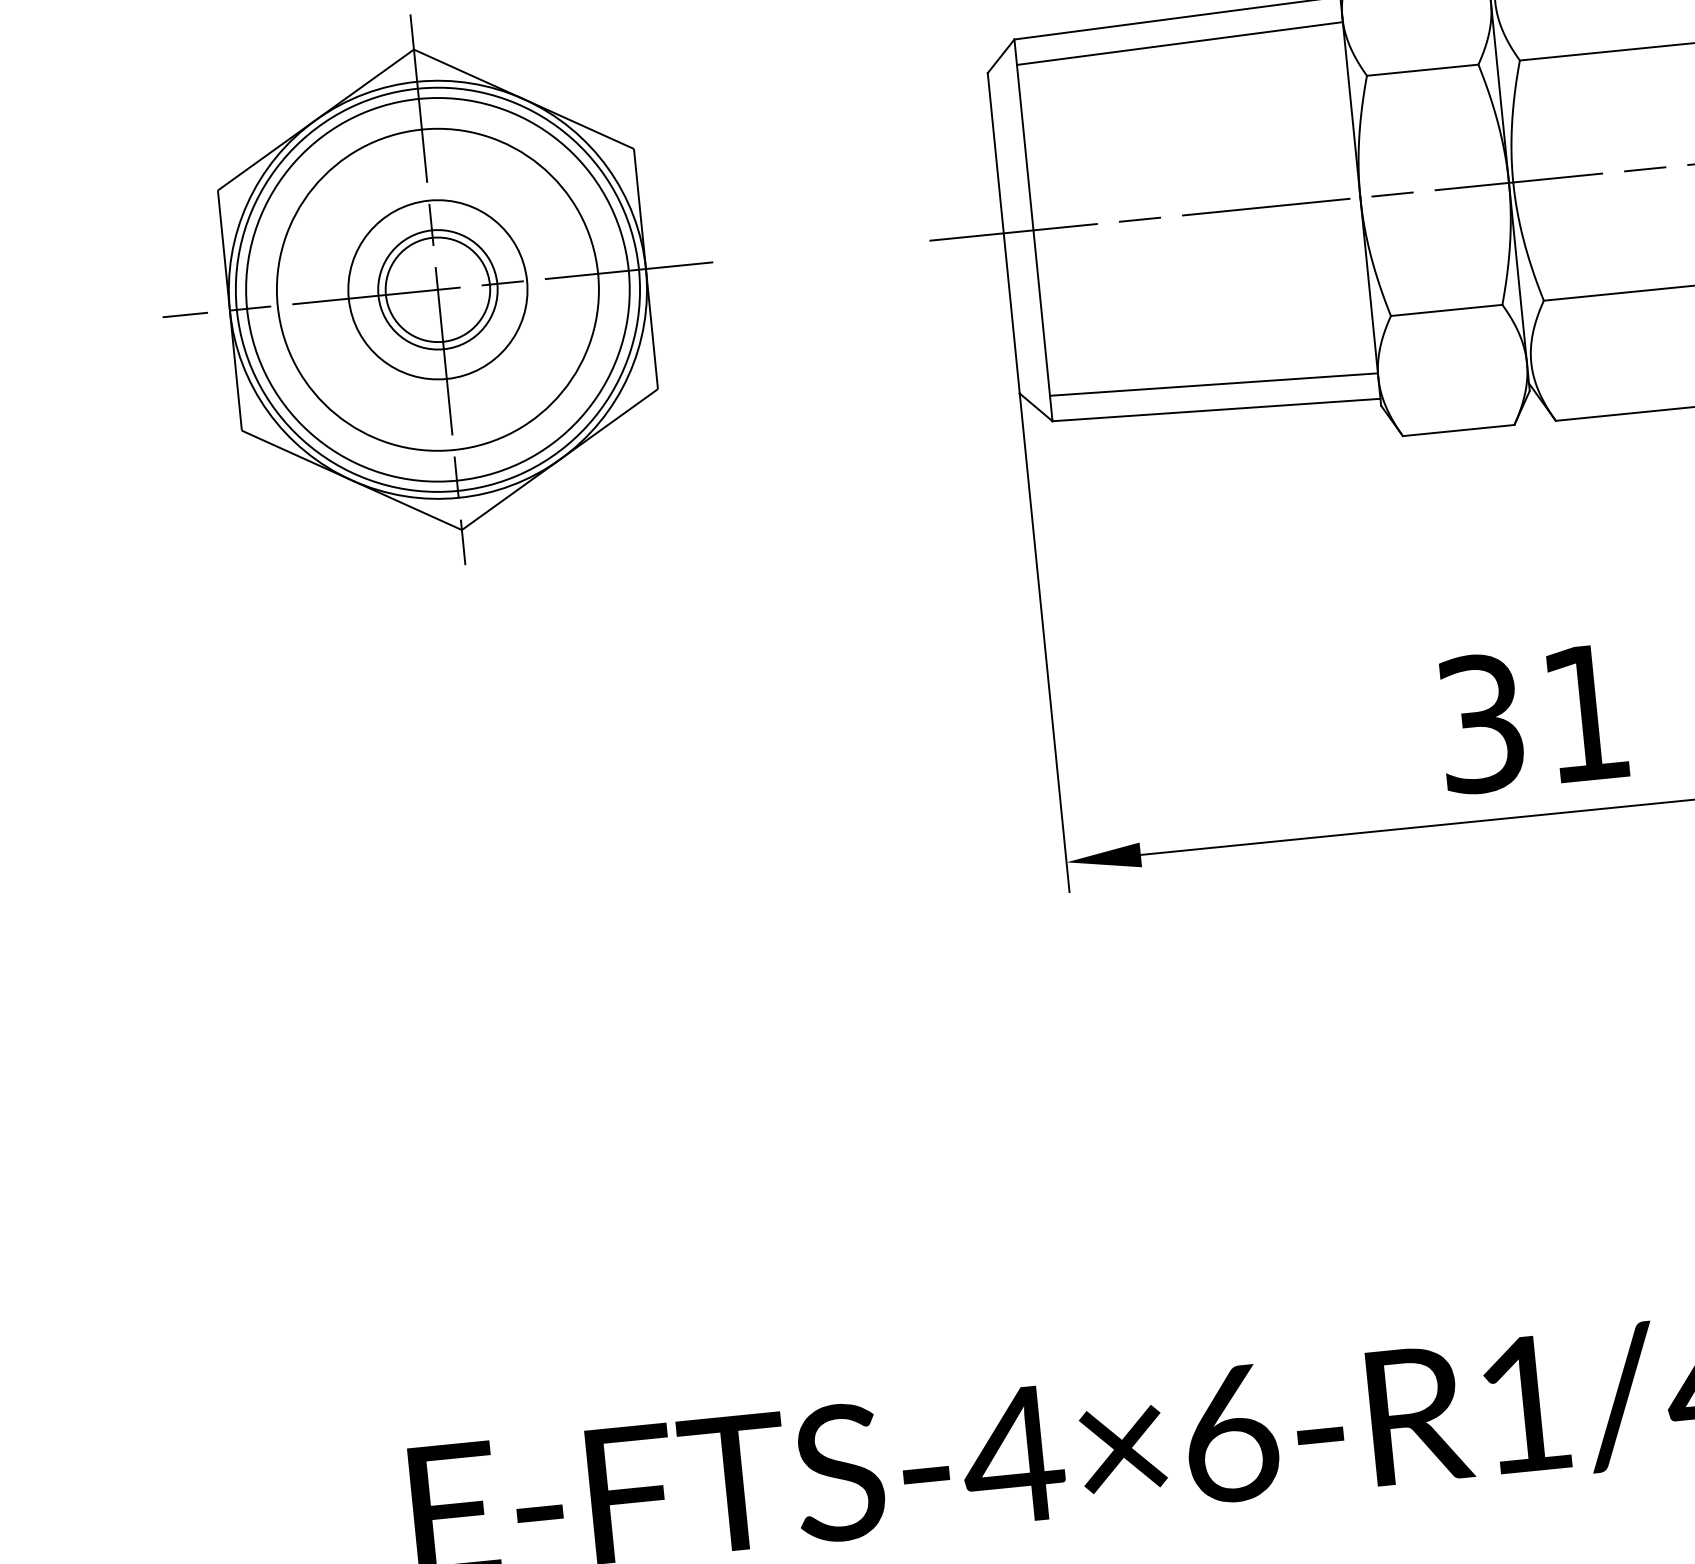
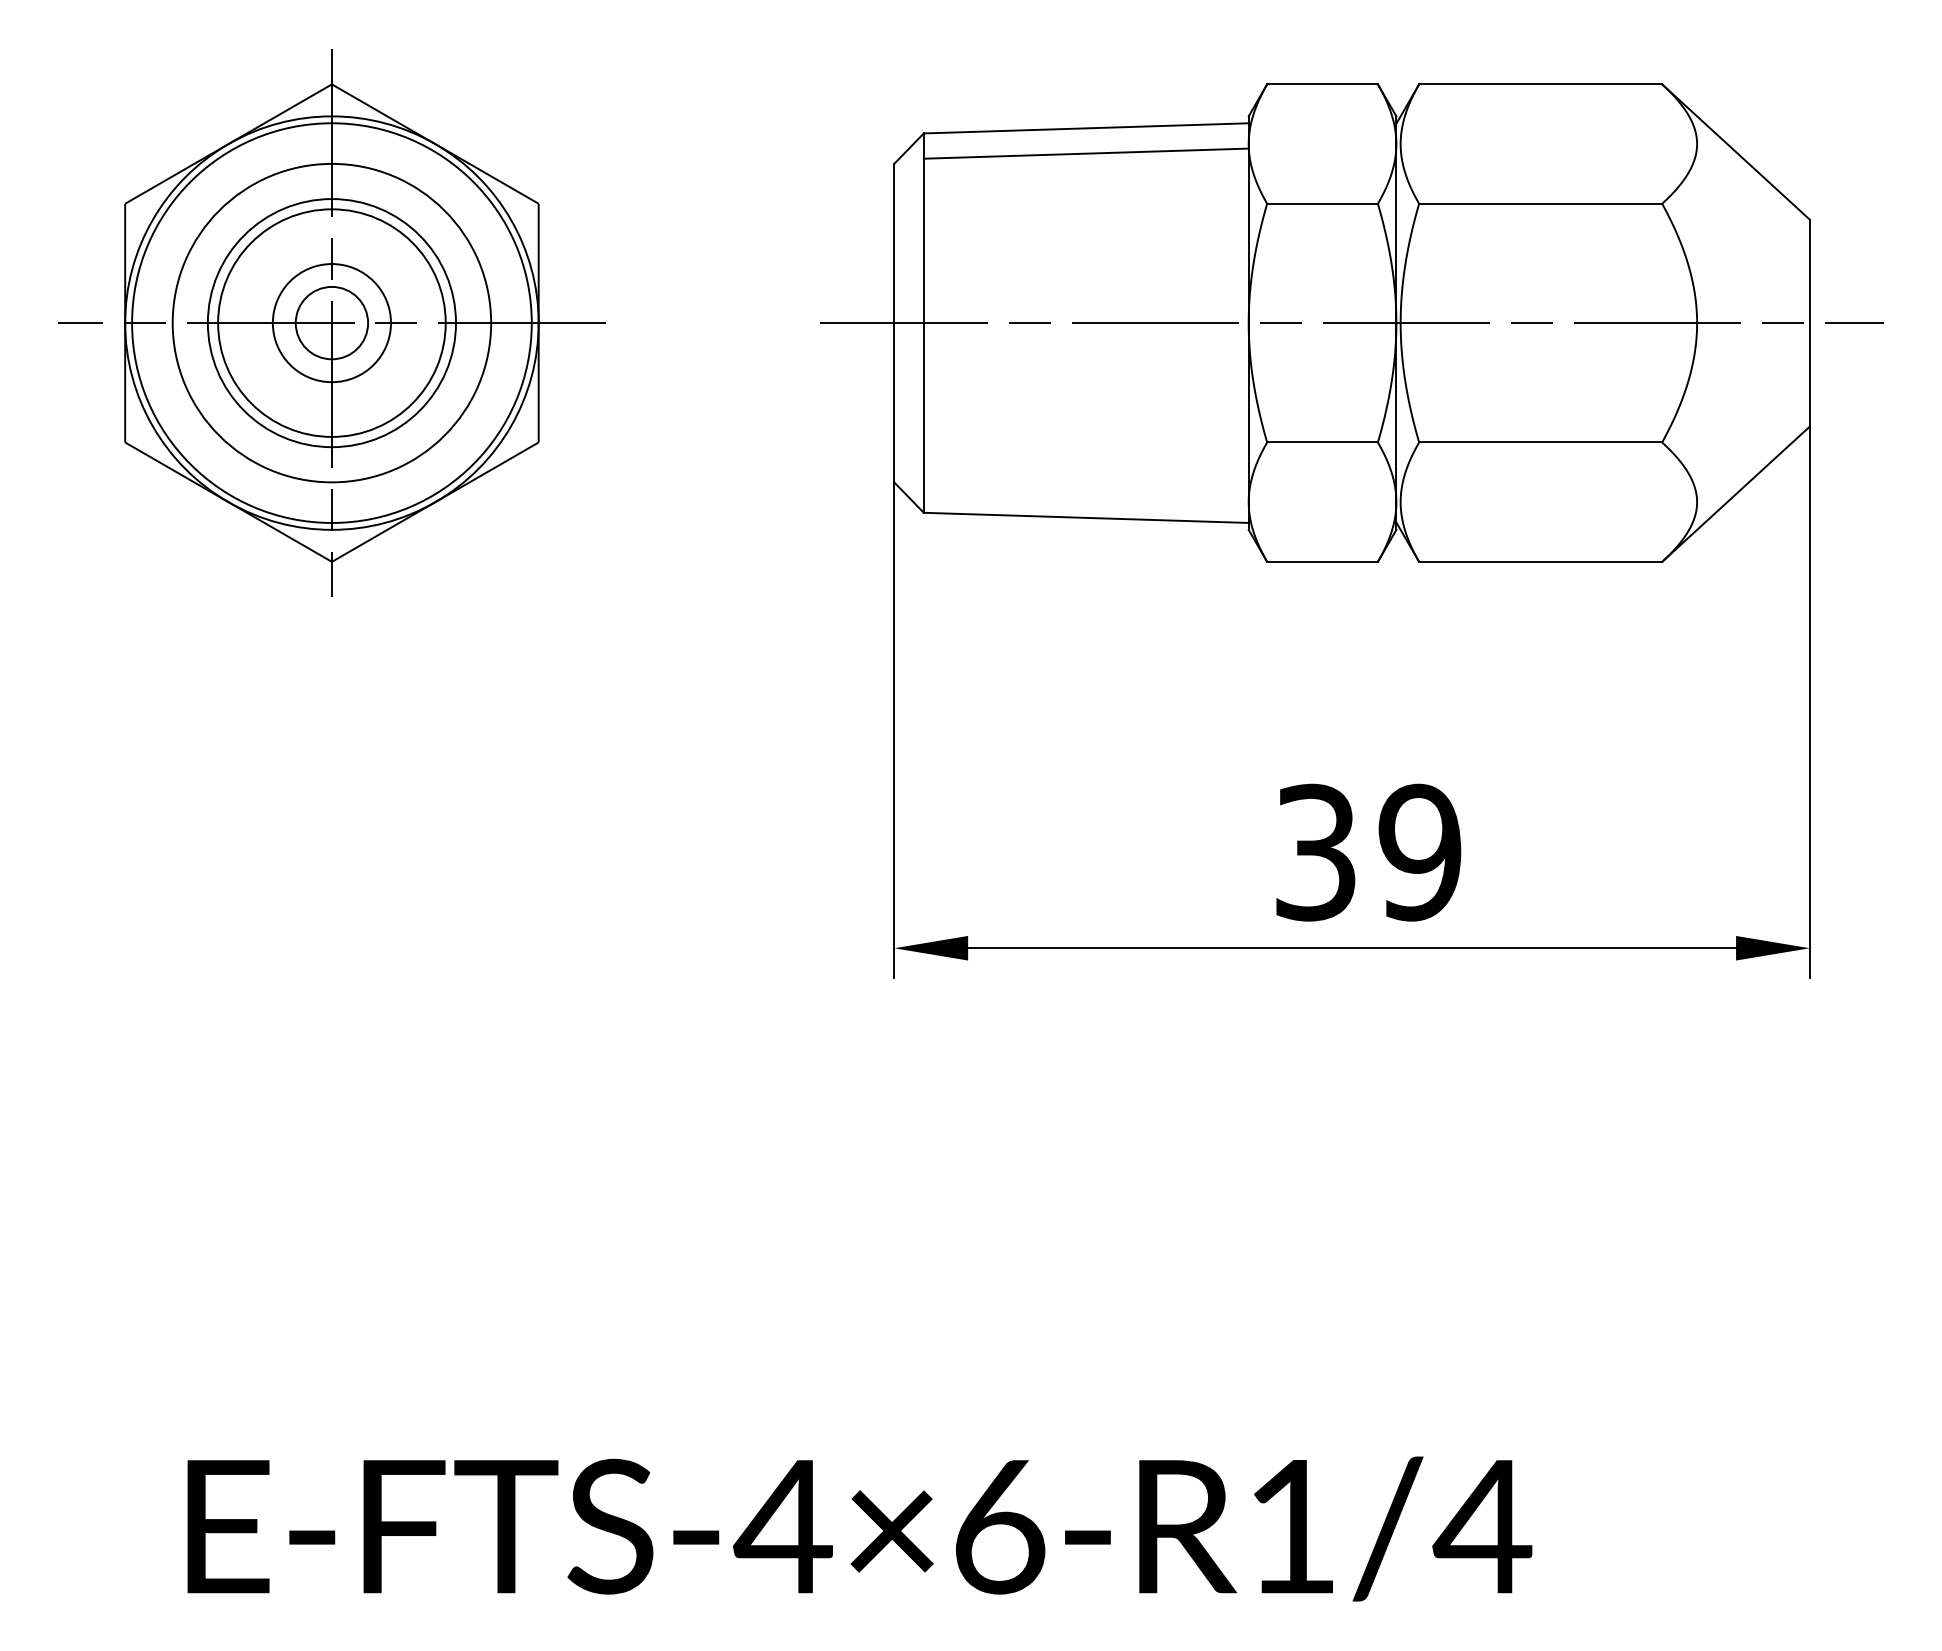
circle: (437, 289) -> (331, 322), size x0.6
circle: (437, 289) -> (331, 322), size x0.7
circle: (437, 289) -> (331, 322), size x1.4
line: (1213, 384) -> (1085, 492), removed
text: (1585, 713) -> (1419, 852), 31 -> 39

